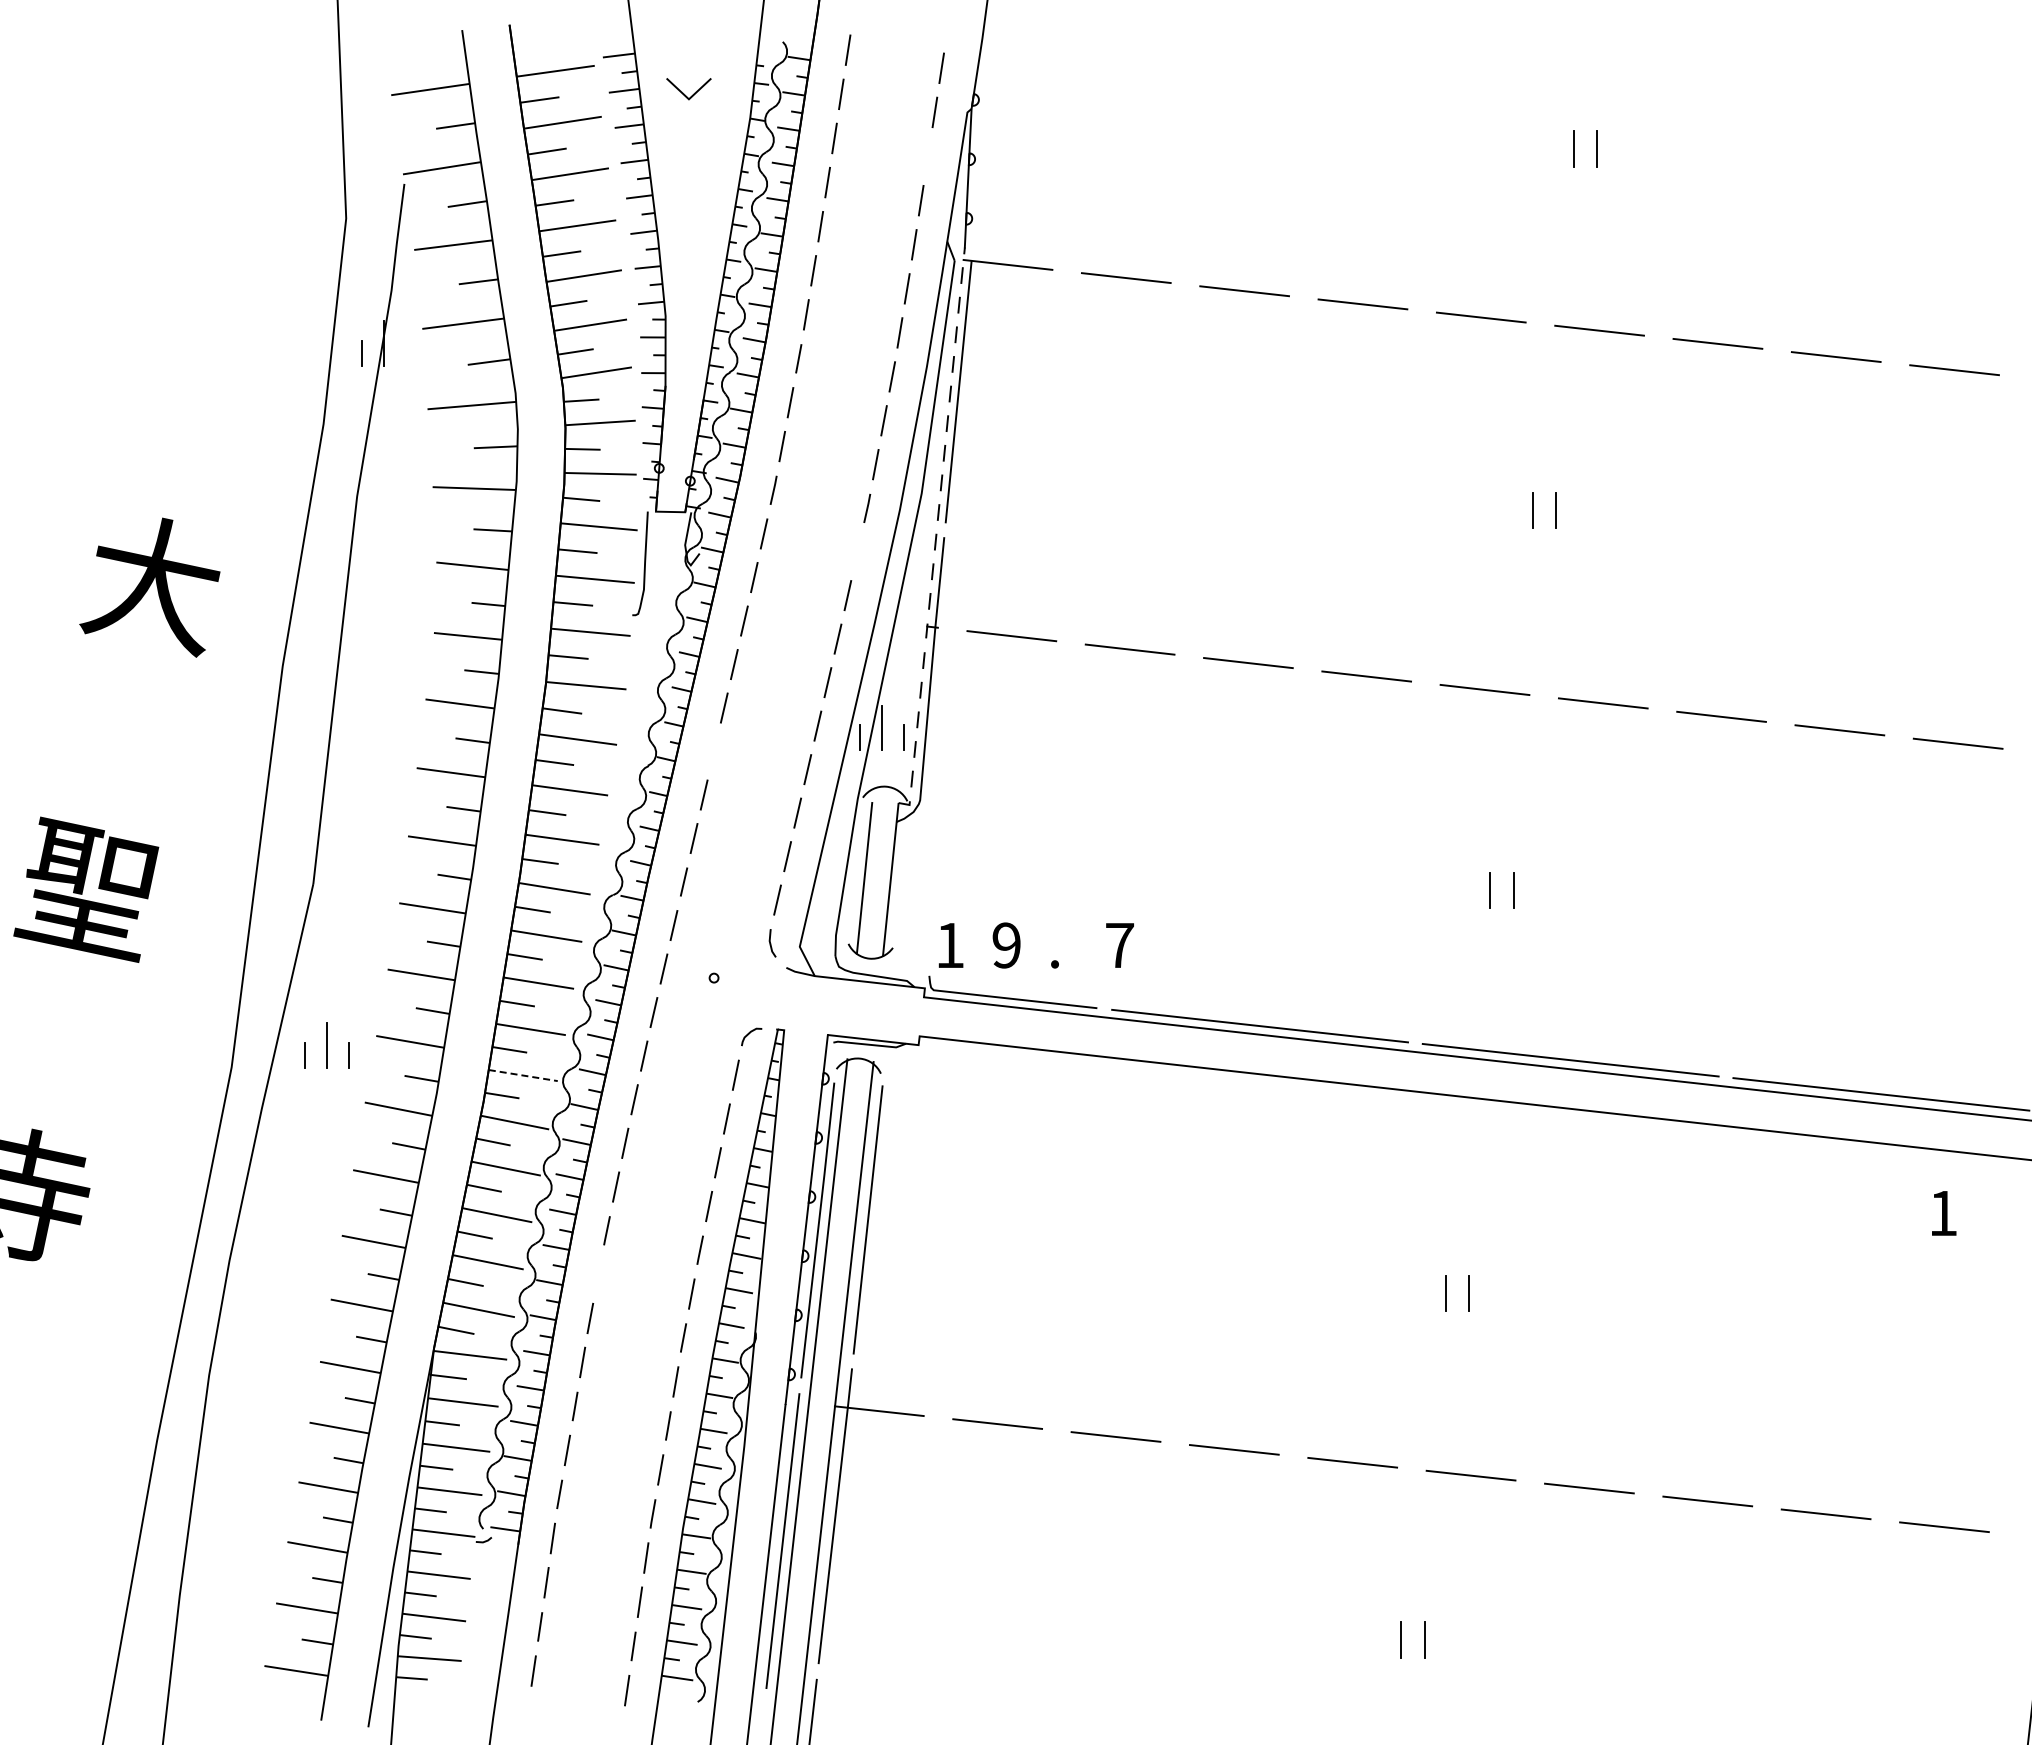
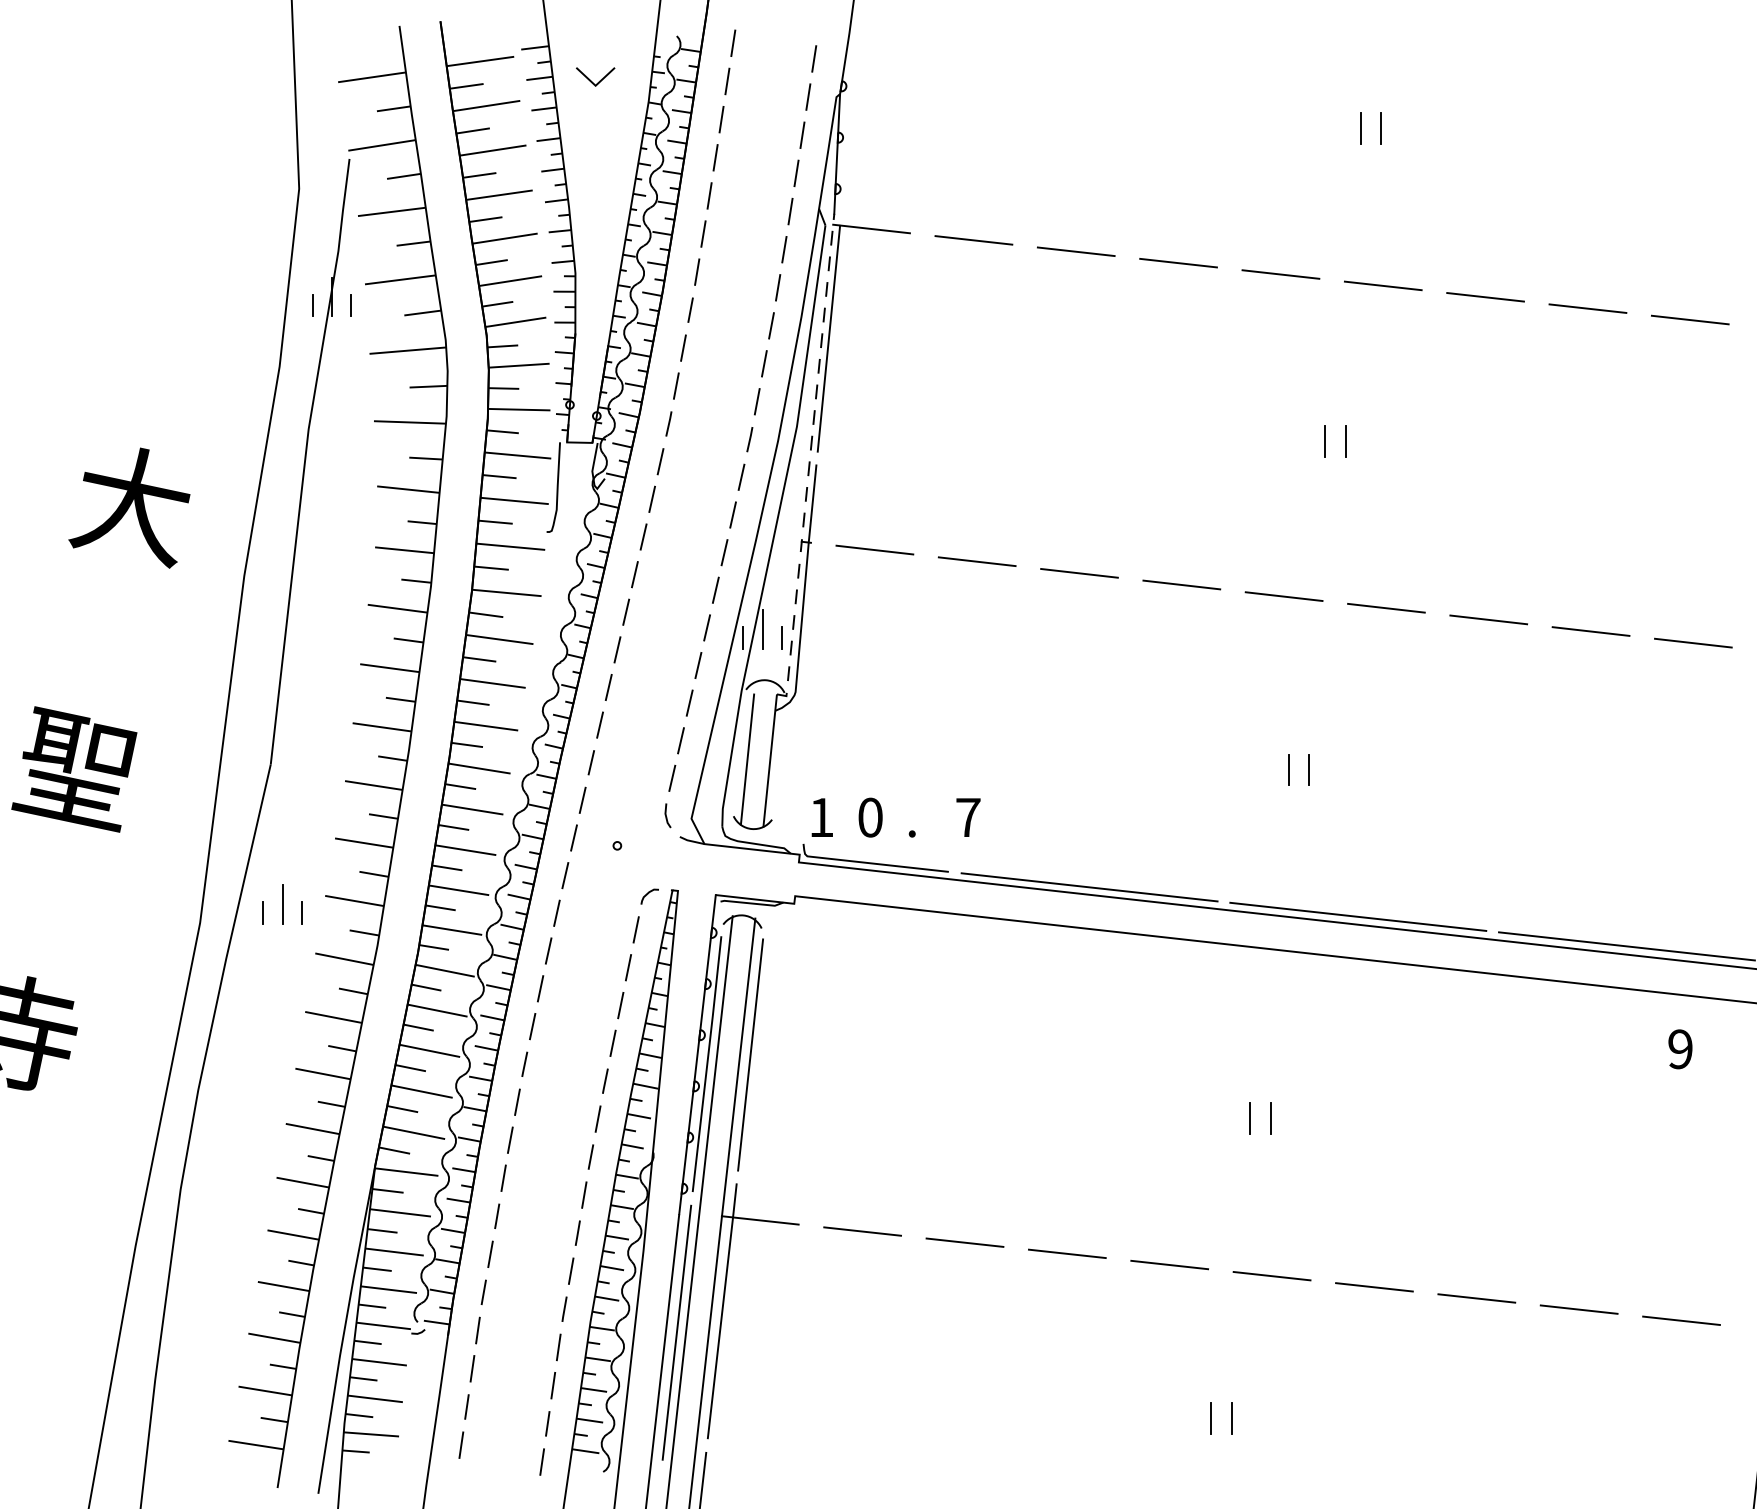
line: (927, 156) -> (801, 135), added
line: (406, 352) -> (351, 304), added
line: (857, 551) -> (741, 476), added
line: (713, 751) -> (616, 649), added
text: (1006, 945) -> (870, 817), 9 -> 0
line: (523, 1075) -> (452, 930), dashed -> solid
text: (1943, 1213) -> (1680, 1049), 1 -> 9
line: (598, 1274) -> (517, 1102), added

